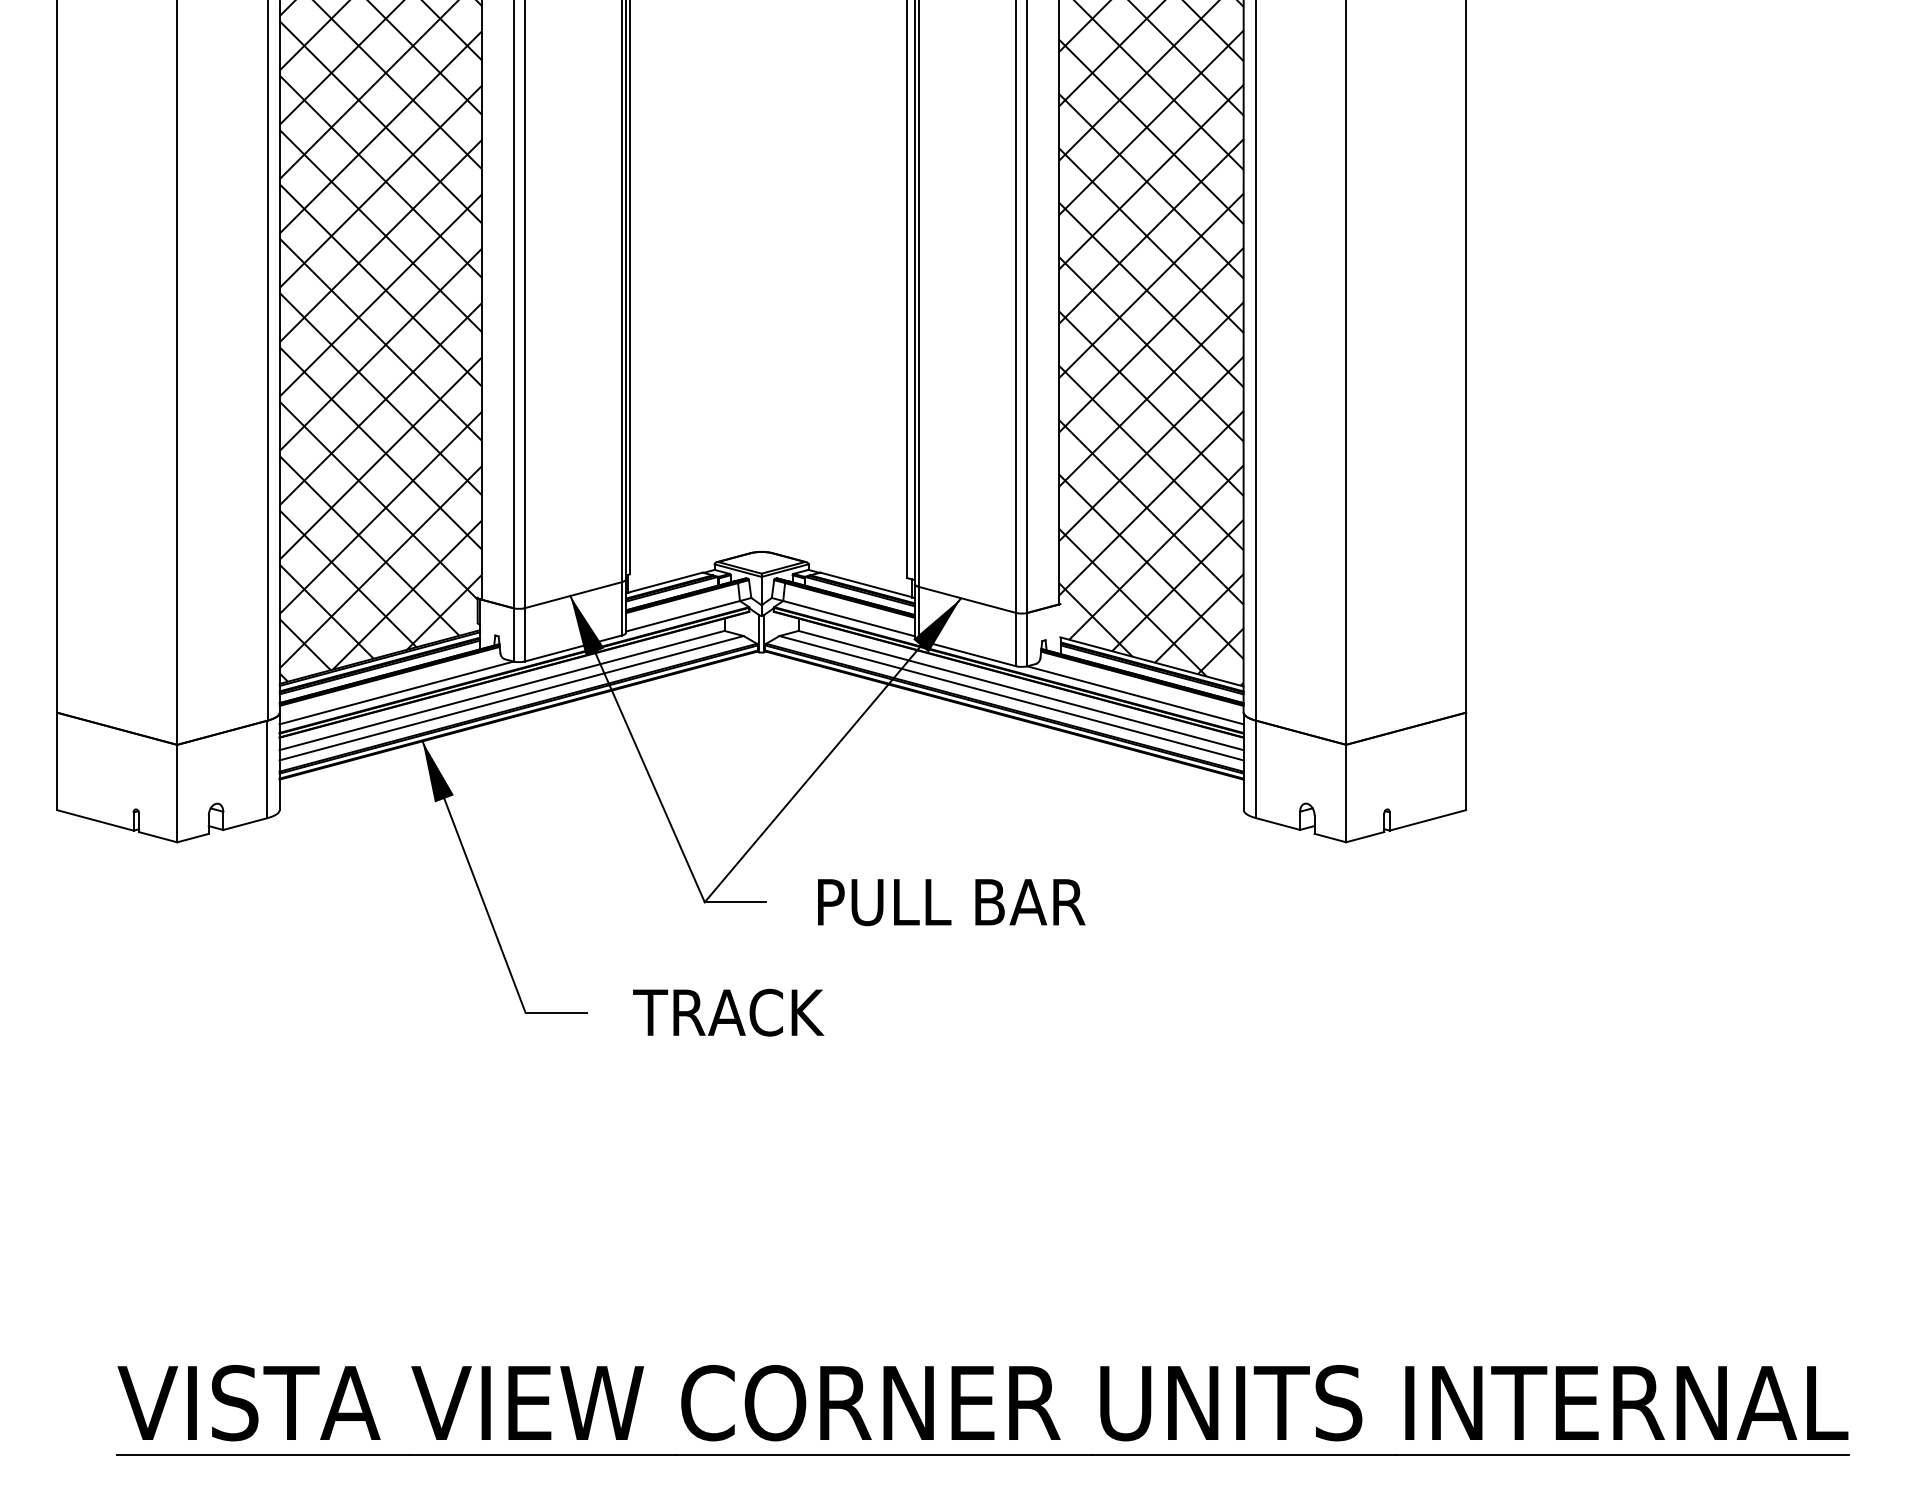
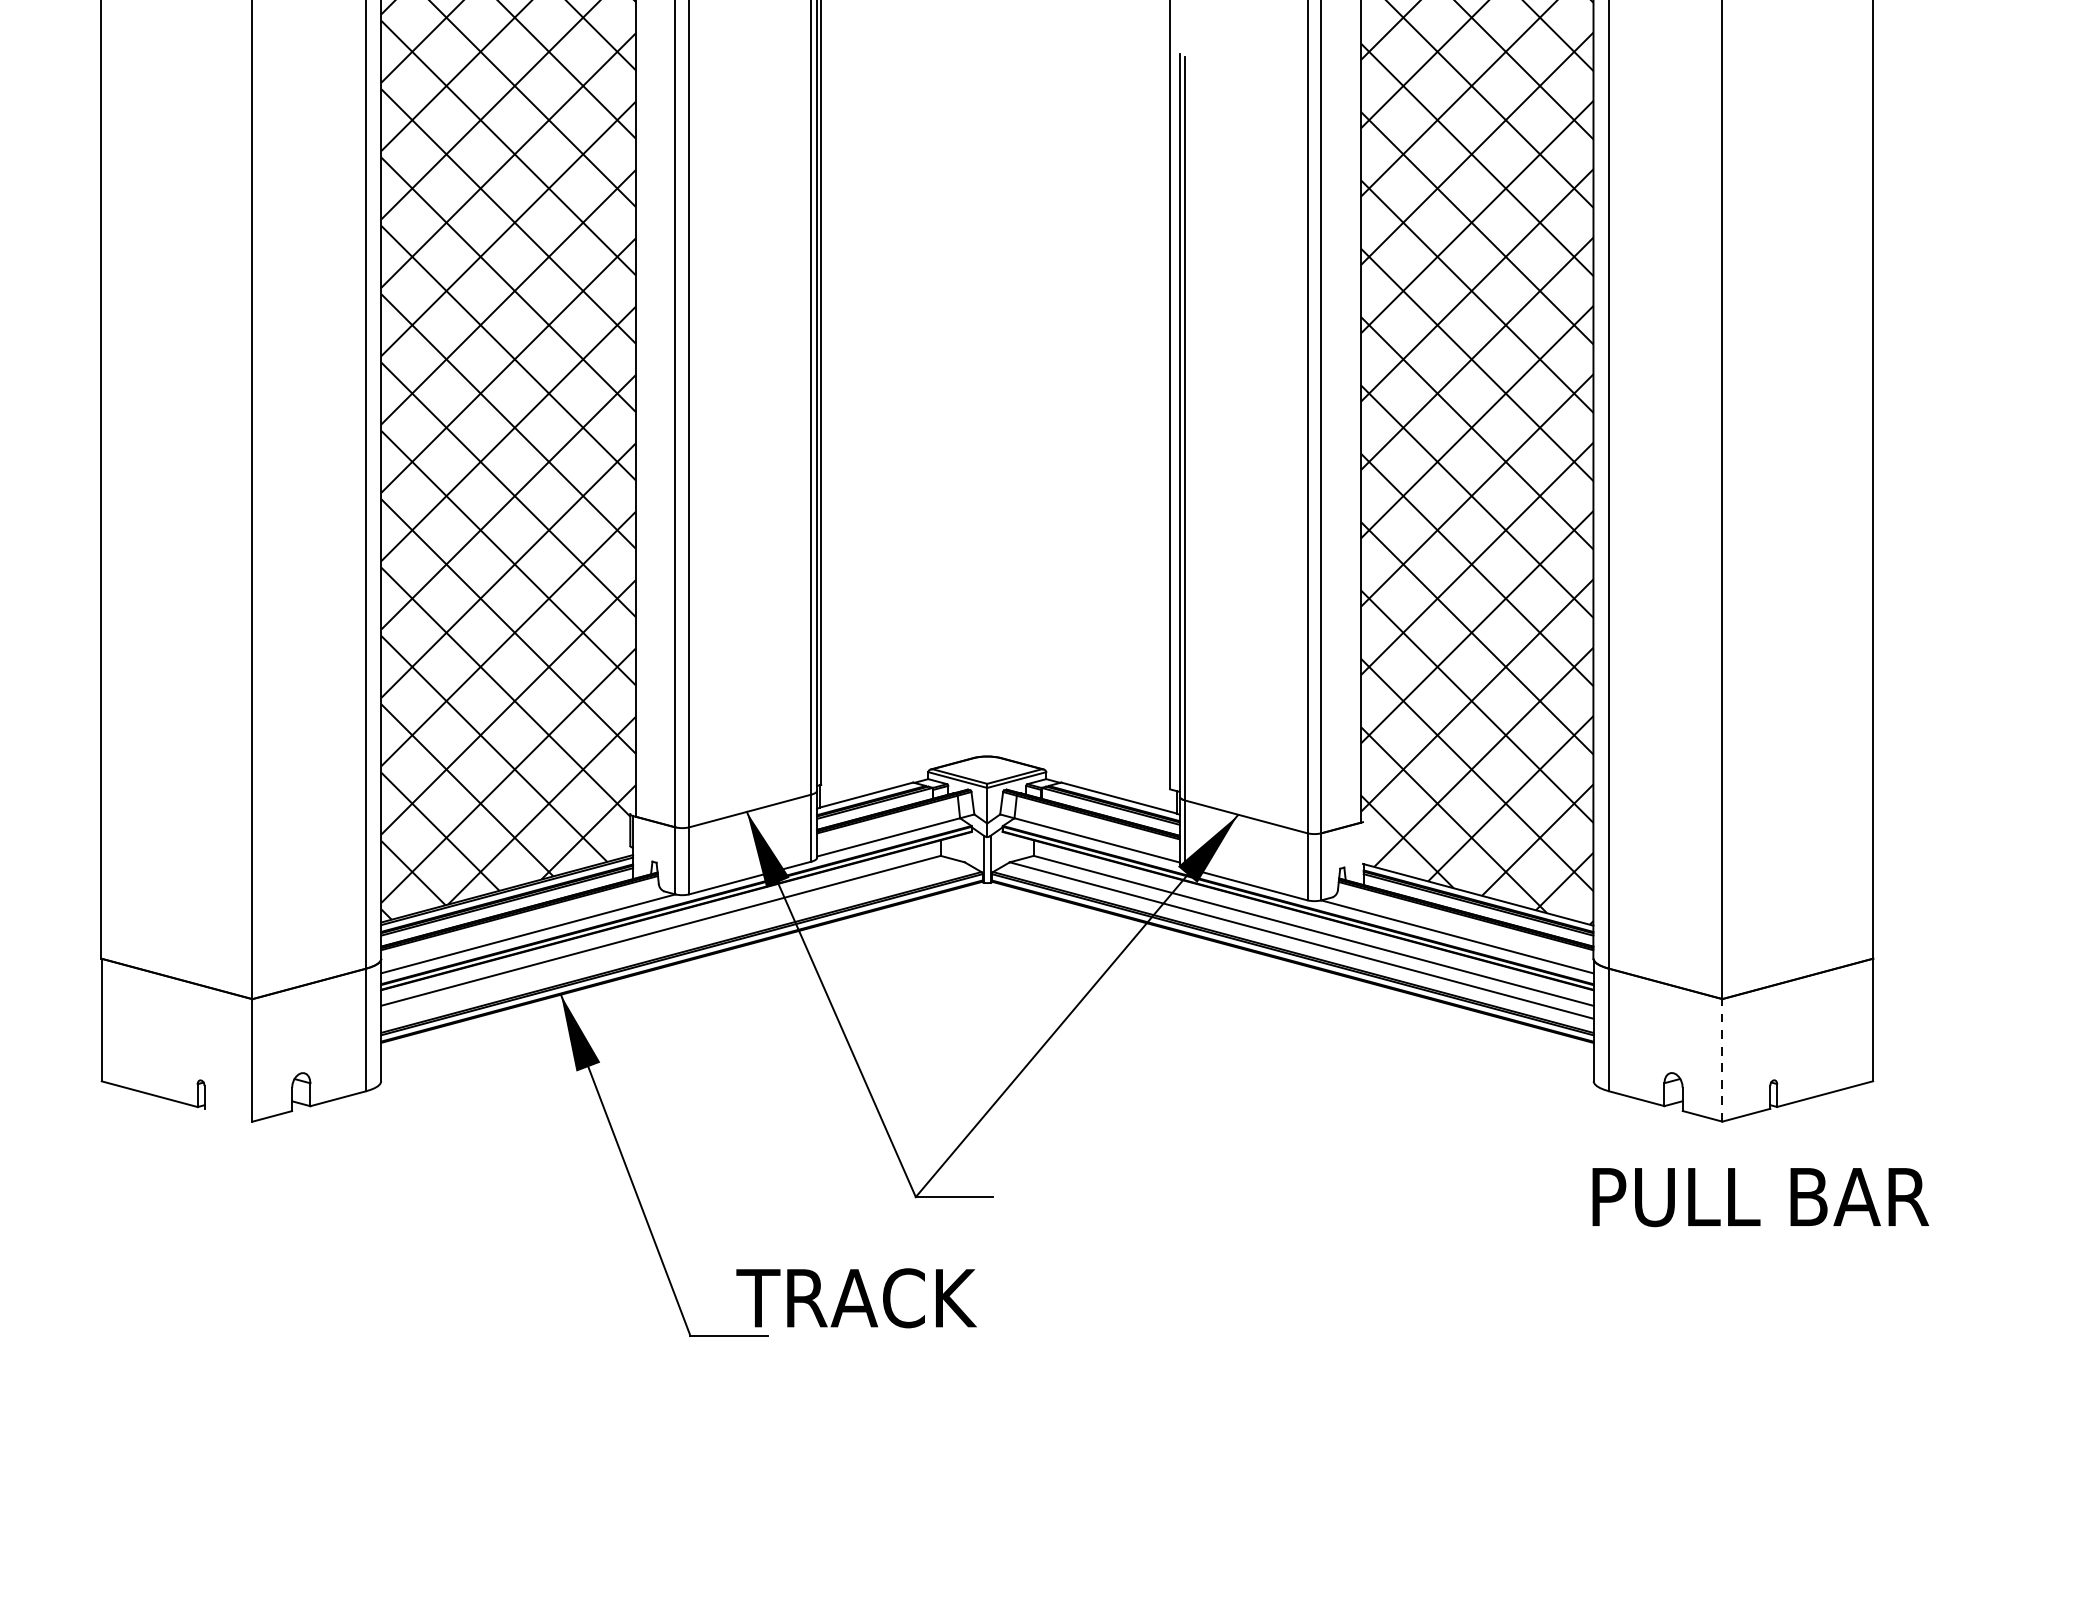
line: (511, 698) -> (672, 940), removed
line: (1346, 793) -> (1722, 1060), solid -> dashed
line: (158, 837) -> (228, 1115), removed
text: (951, 902) -> (1760, 1197), moved
text: (728, 1012) -> (856, 1297), moved

